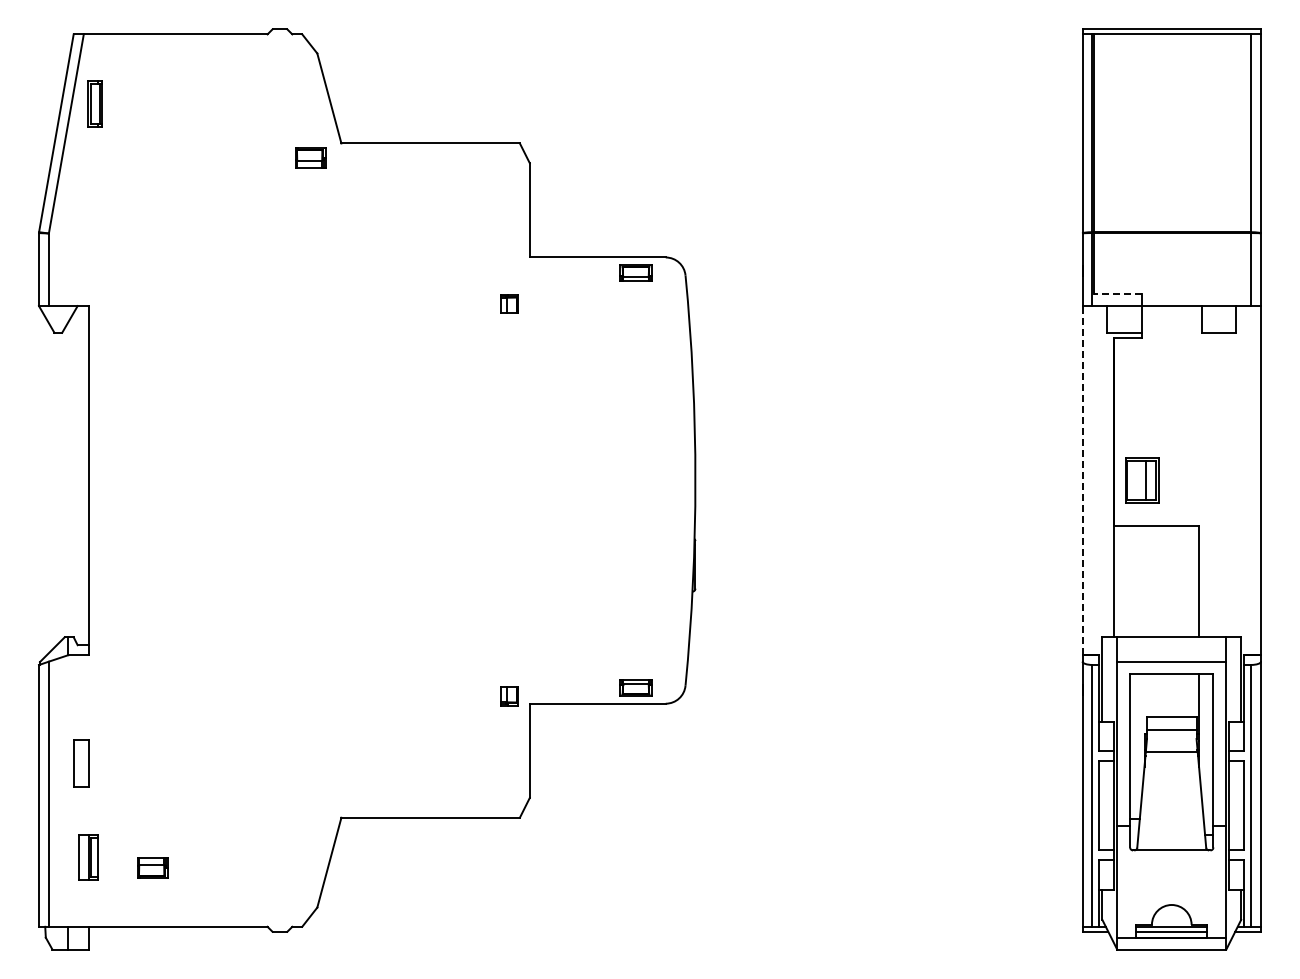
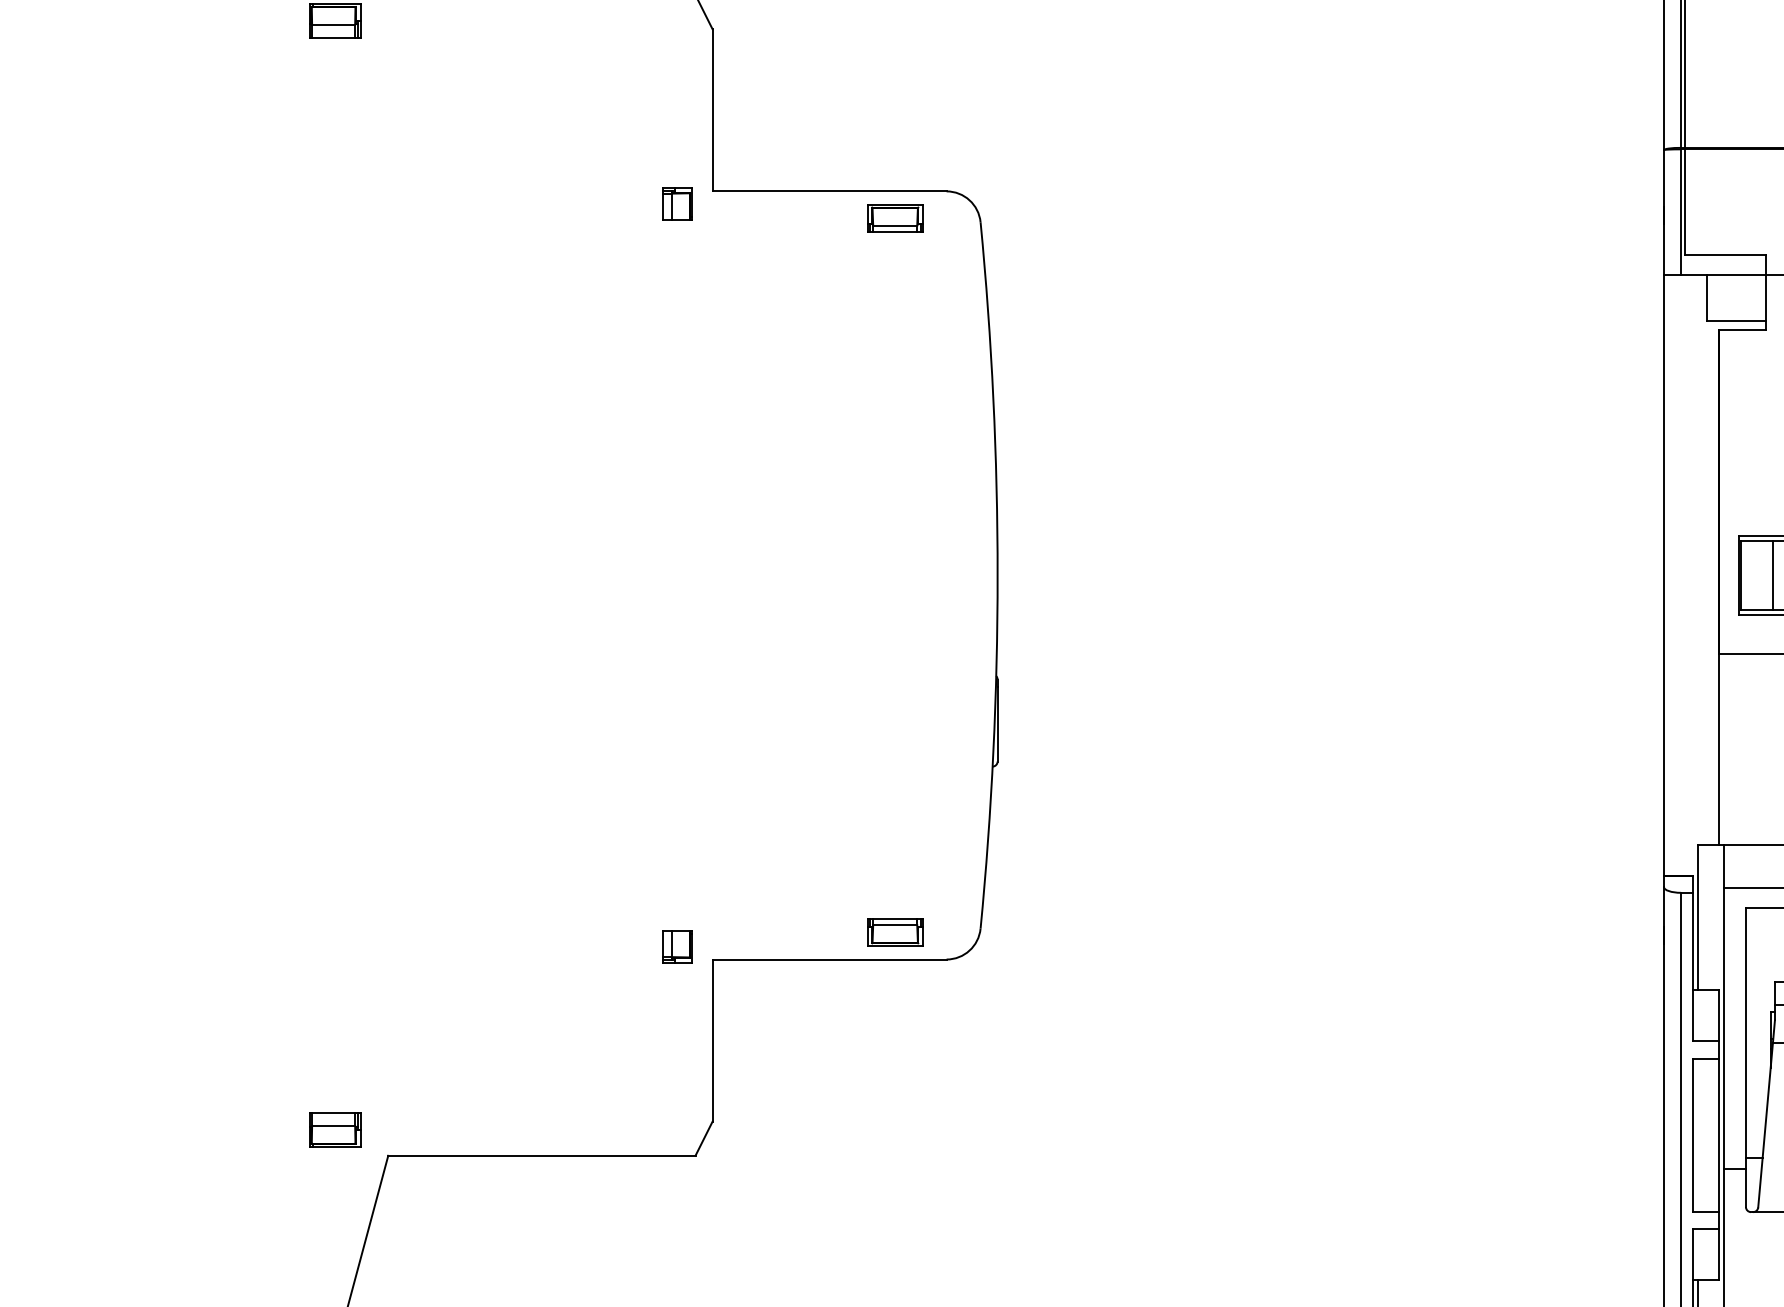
line: (1118, 294) -> (1725, 255), dashed -> solid
part: (509, 303) -> (677, 203), moved
line: (1082, 480) -> (1663, 575), dashed -> solid
part: (152, 867) -> (335, 1129), moved

